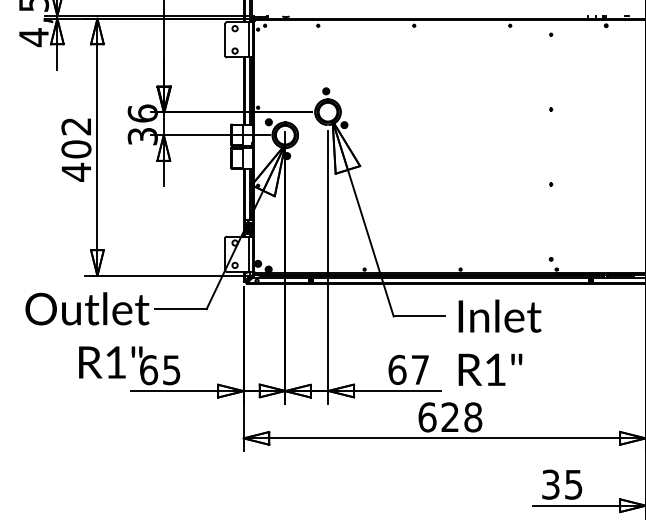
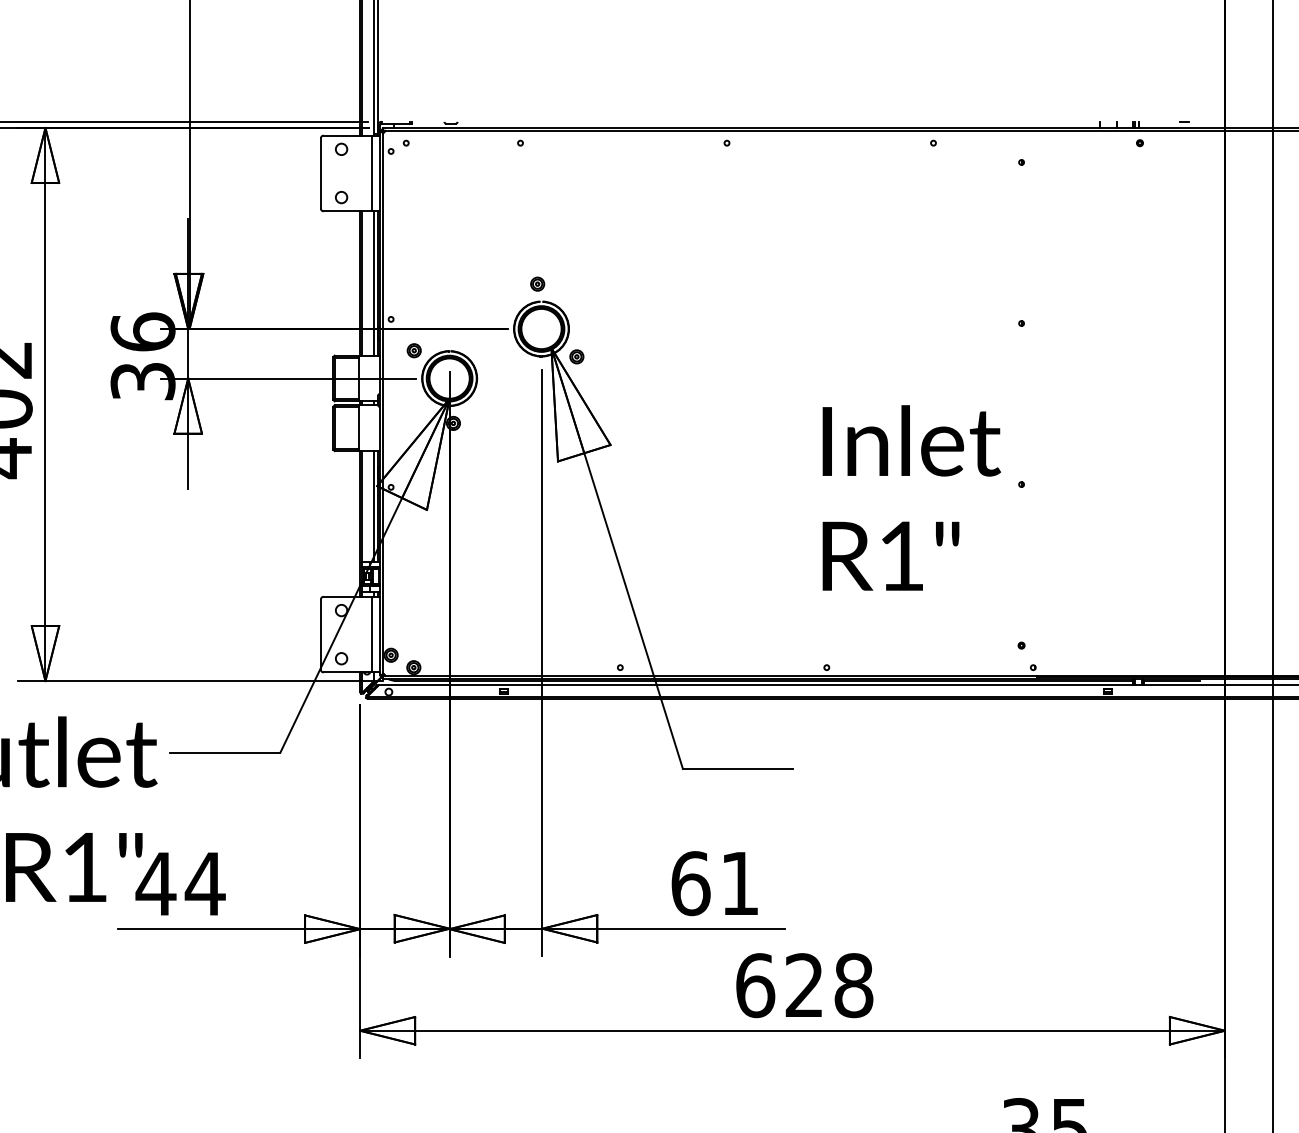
text: (499, 342) -> (910, 497), moved
text: (420, 369) -> (740, 882), 67 -> 61
text: (160, 370) -> (181, 884), 65 -> 44

